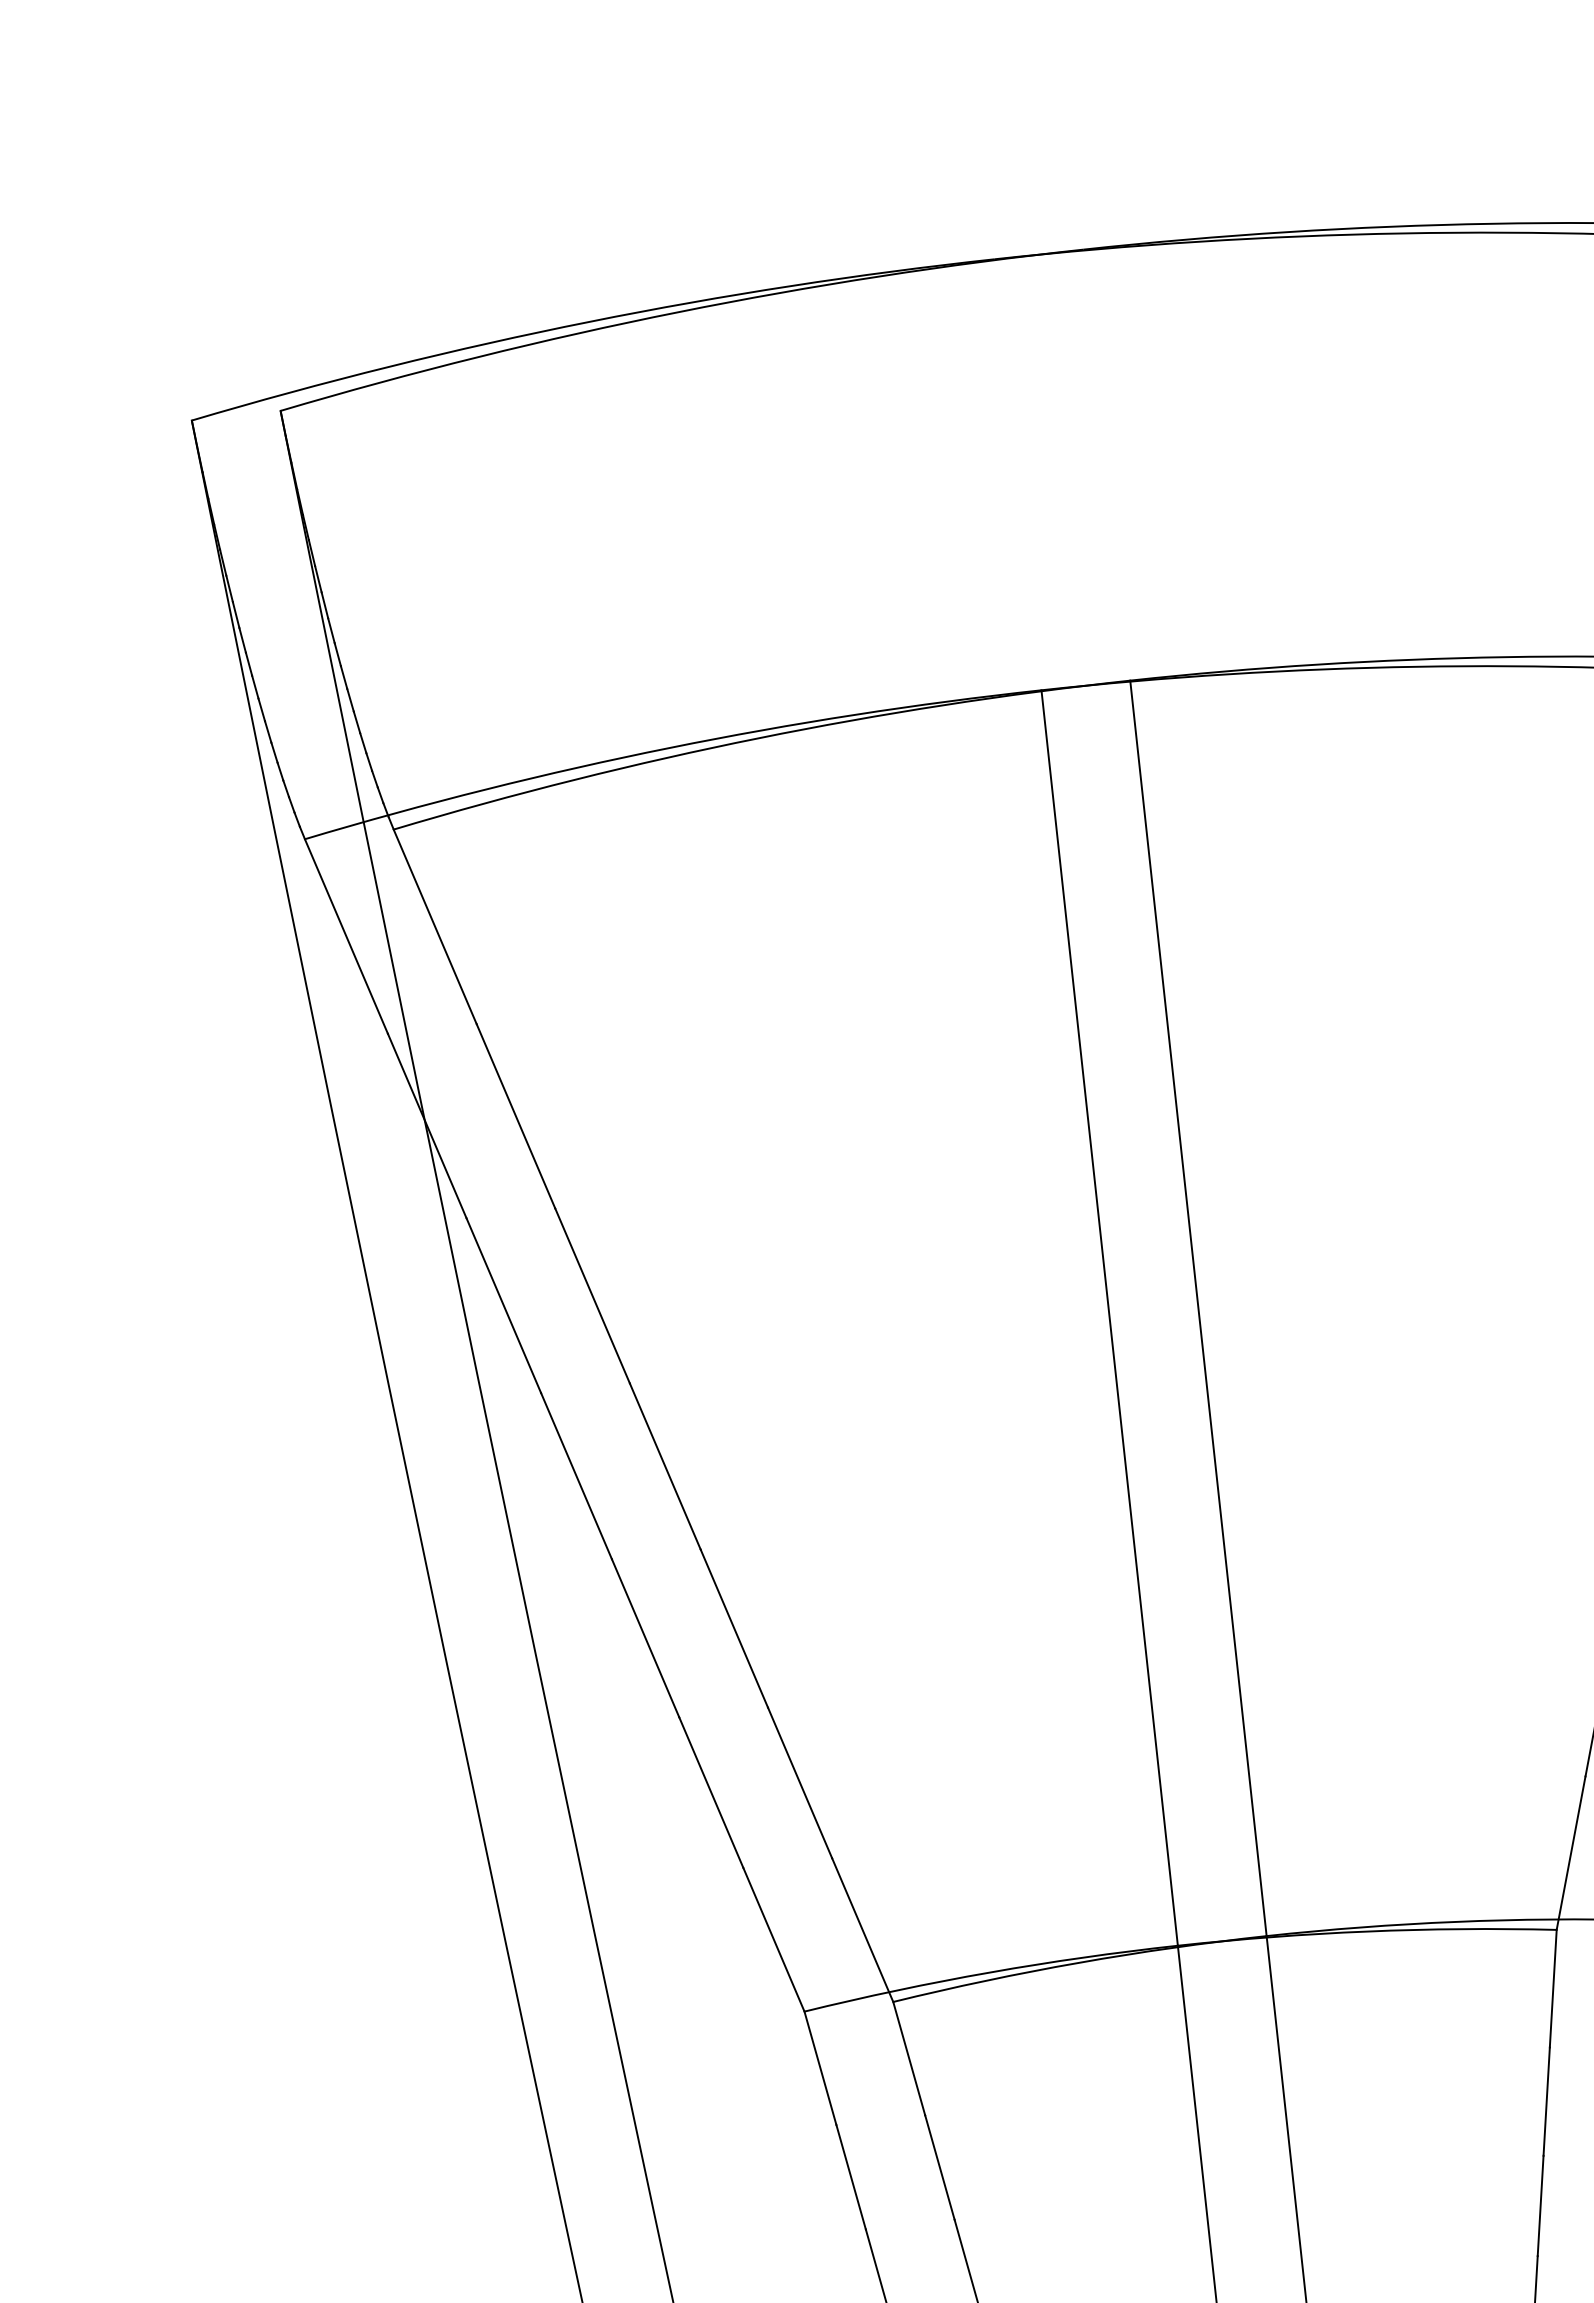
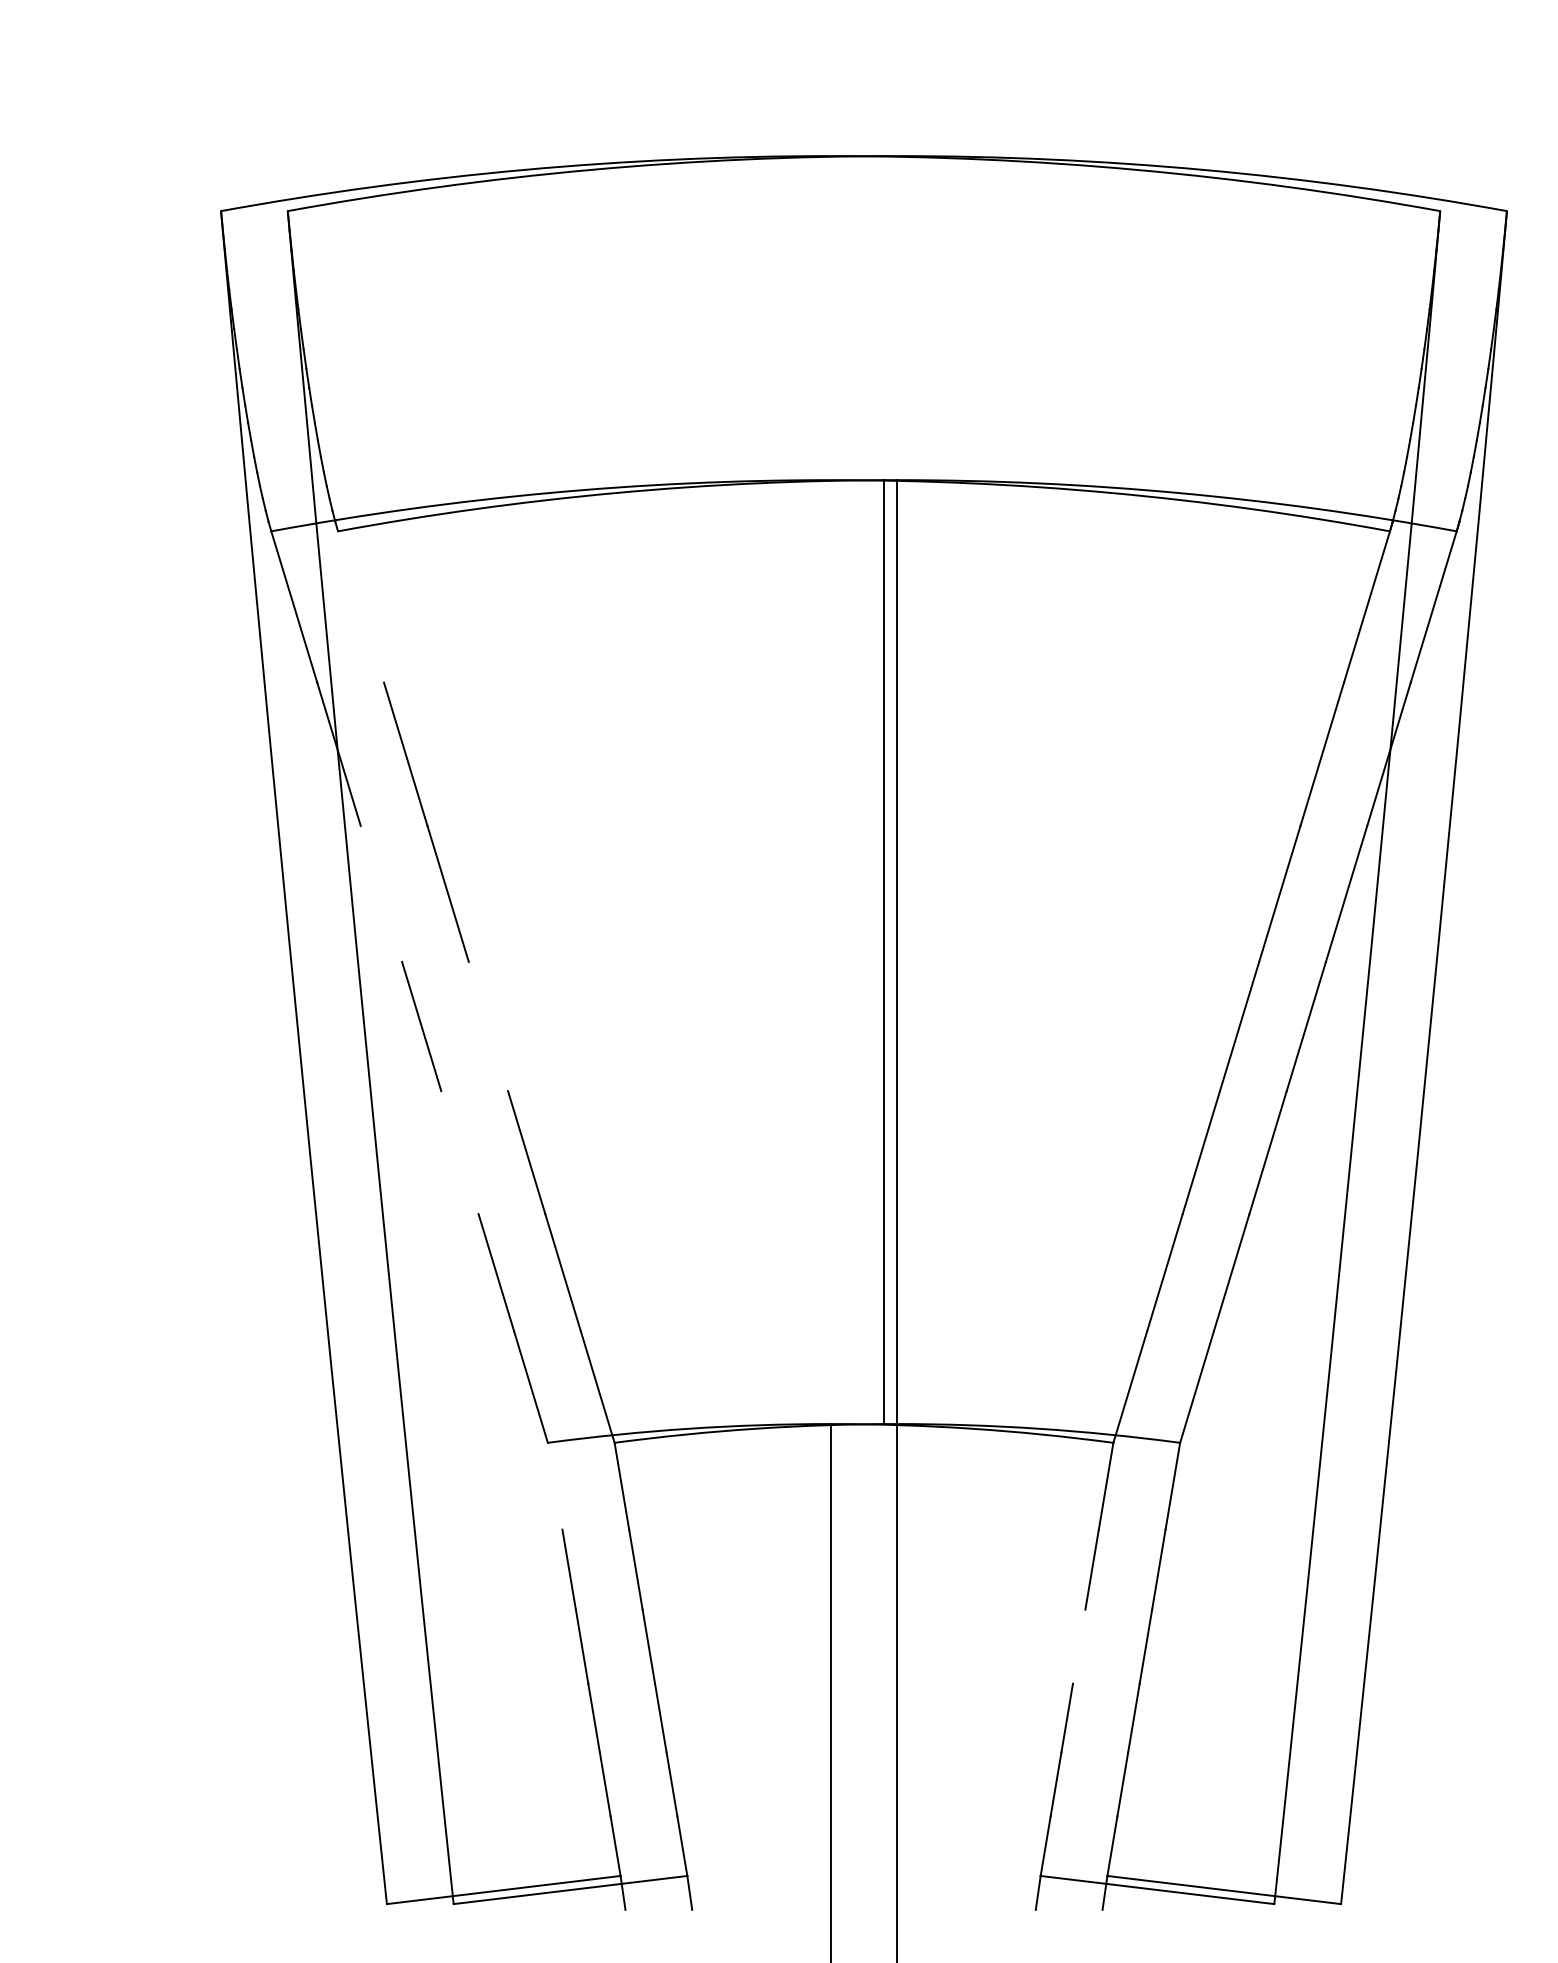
line: (435, 926) -> (361, 606), removed
line: (503, 1304) -> (381, 893), removed
line: (1109, 1318) -> (883, 952), moved
line: (665, 1466) -> (488, 1026), removed
line: (644, 1638) -> (459, 1152), removed
line: (819, 2067) -> (554, 1485), removed
line: (1539, 2205) -> (1078, 1646), removed

